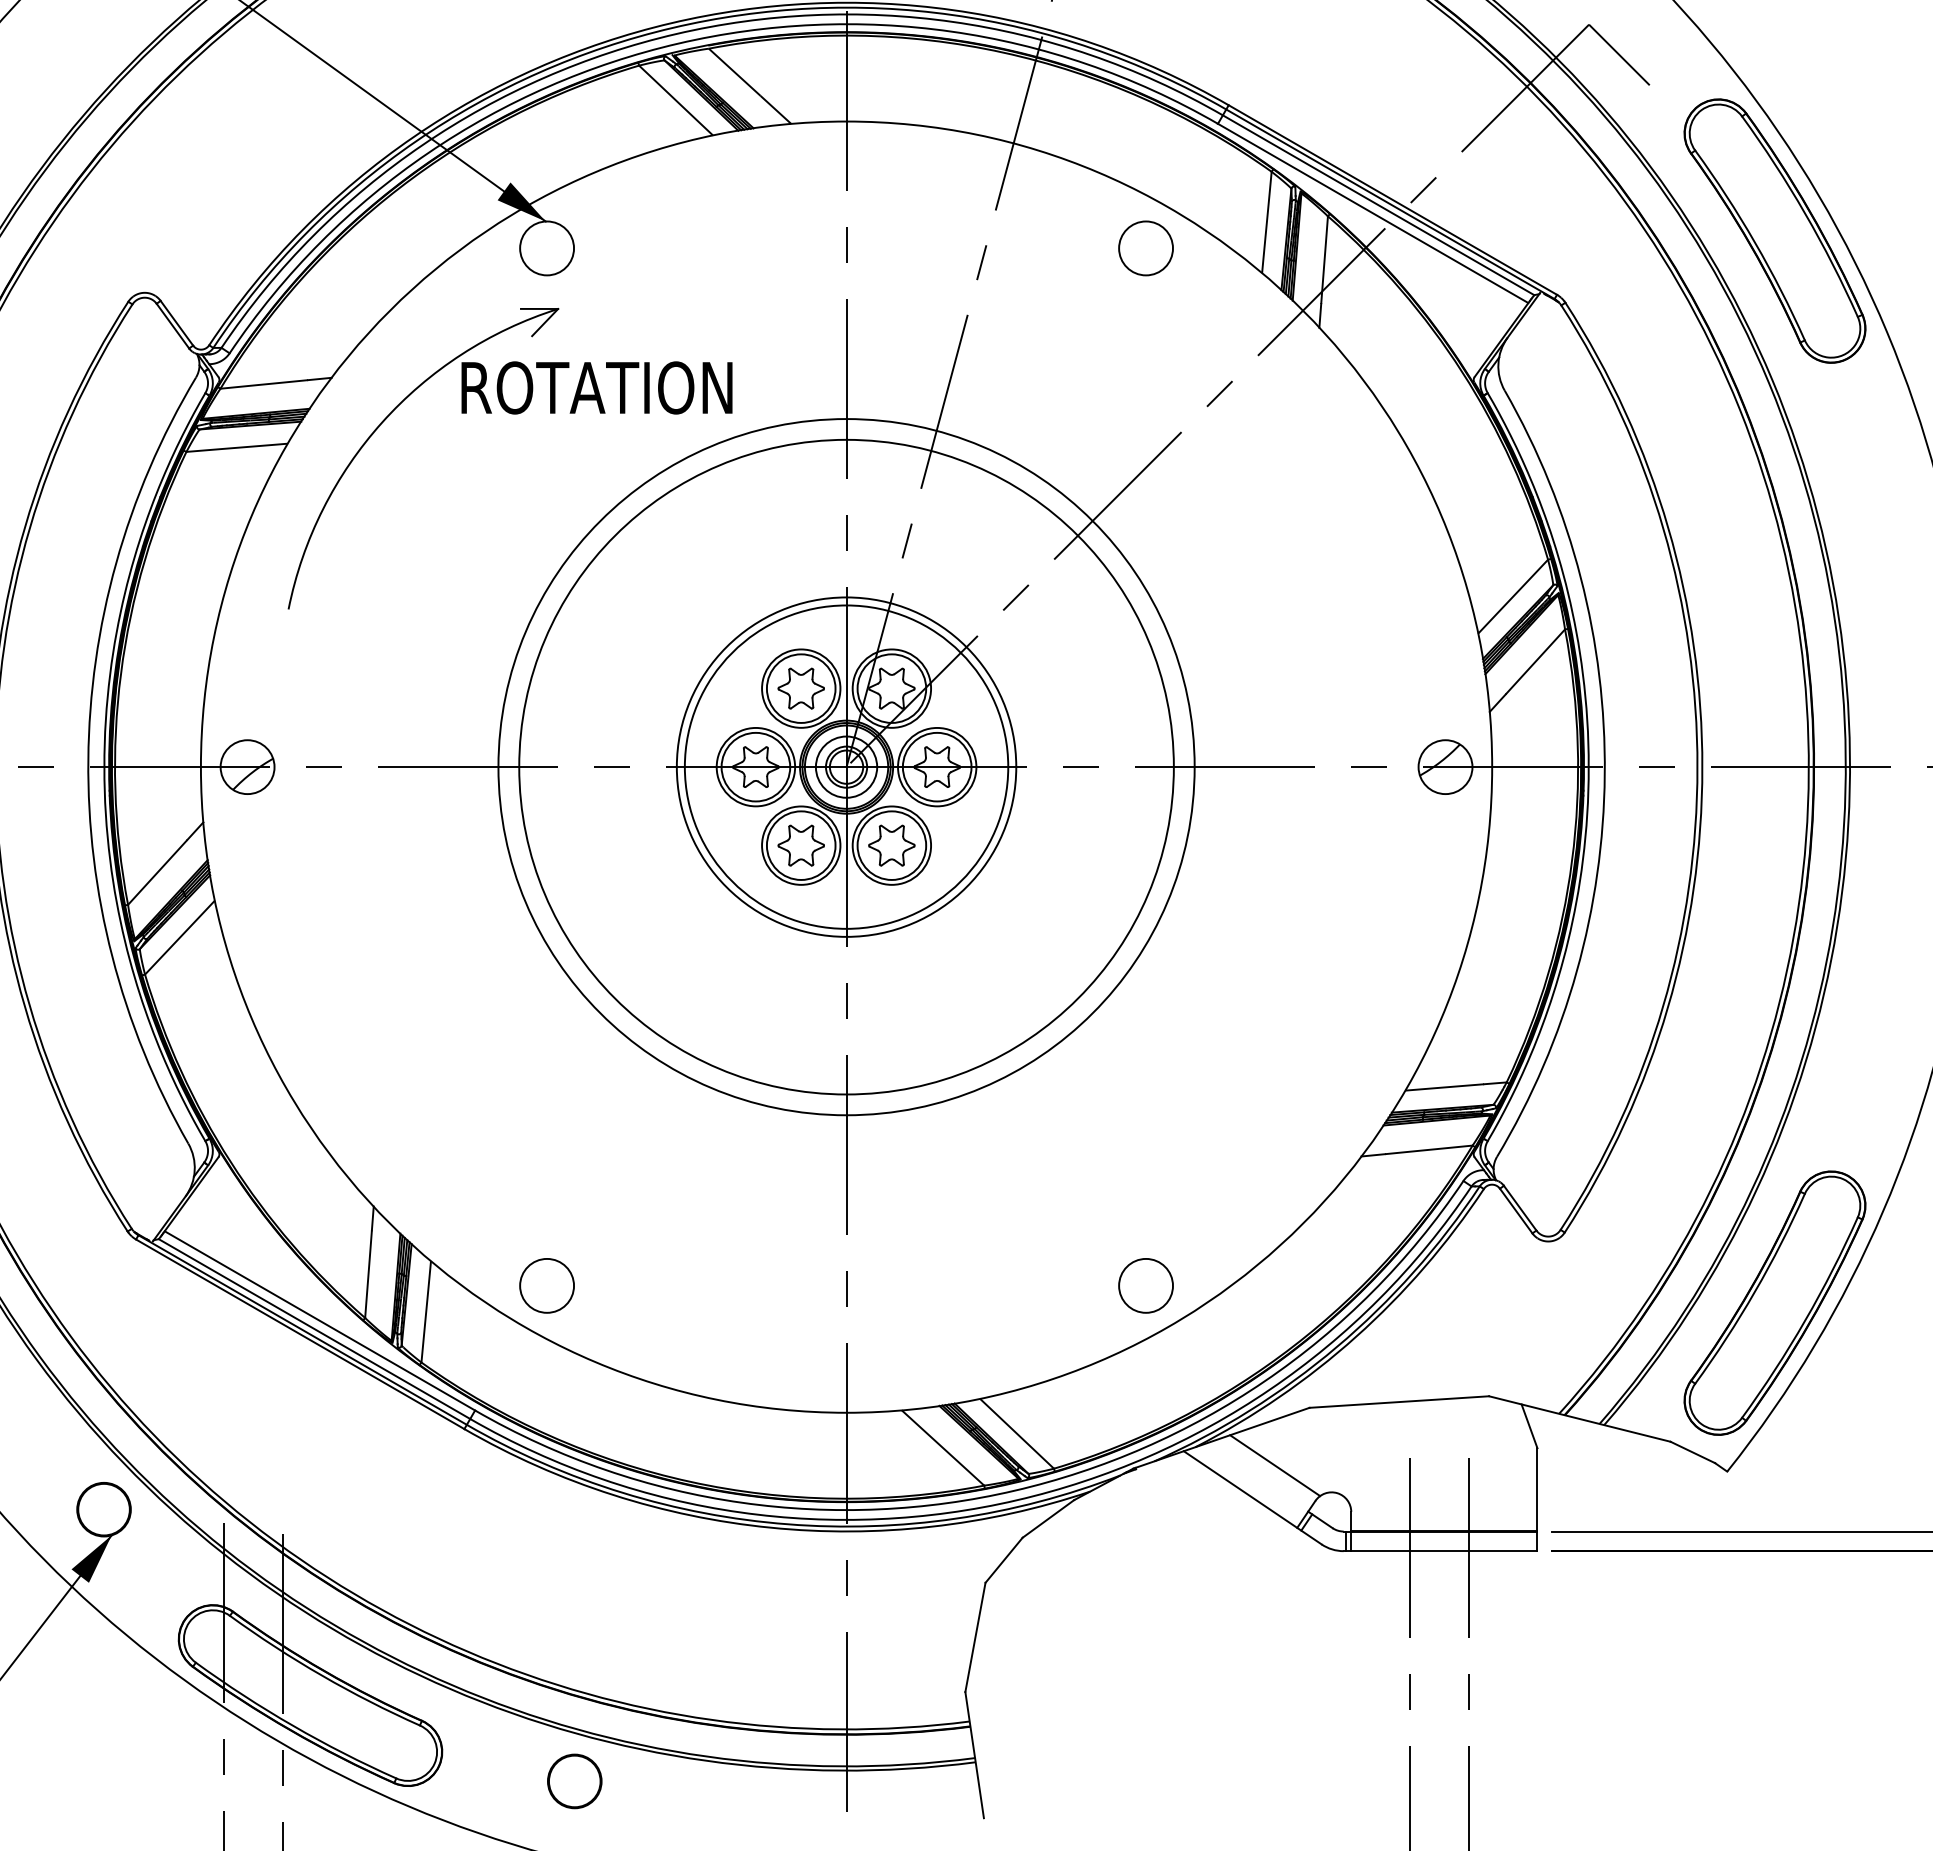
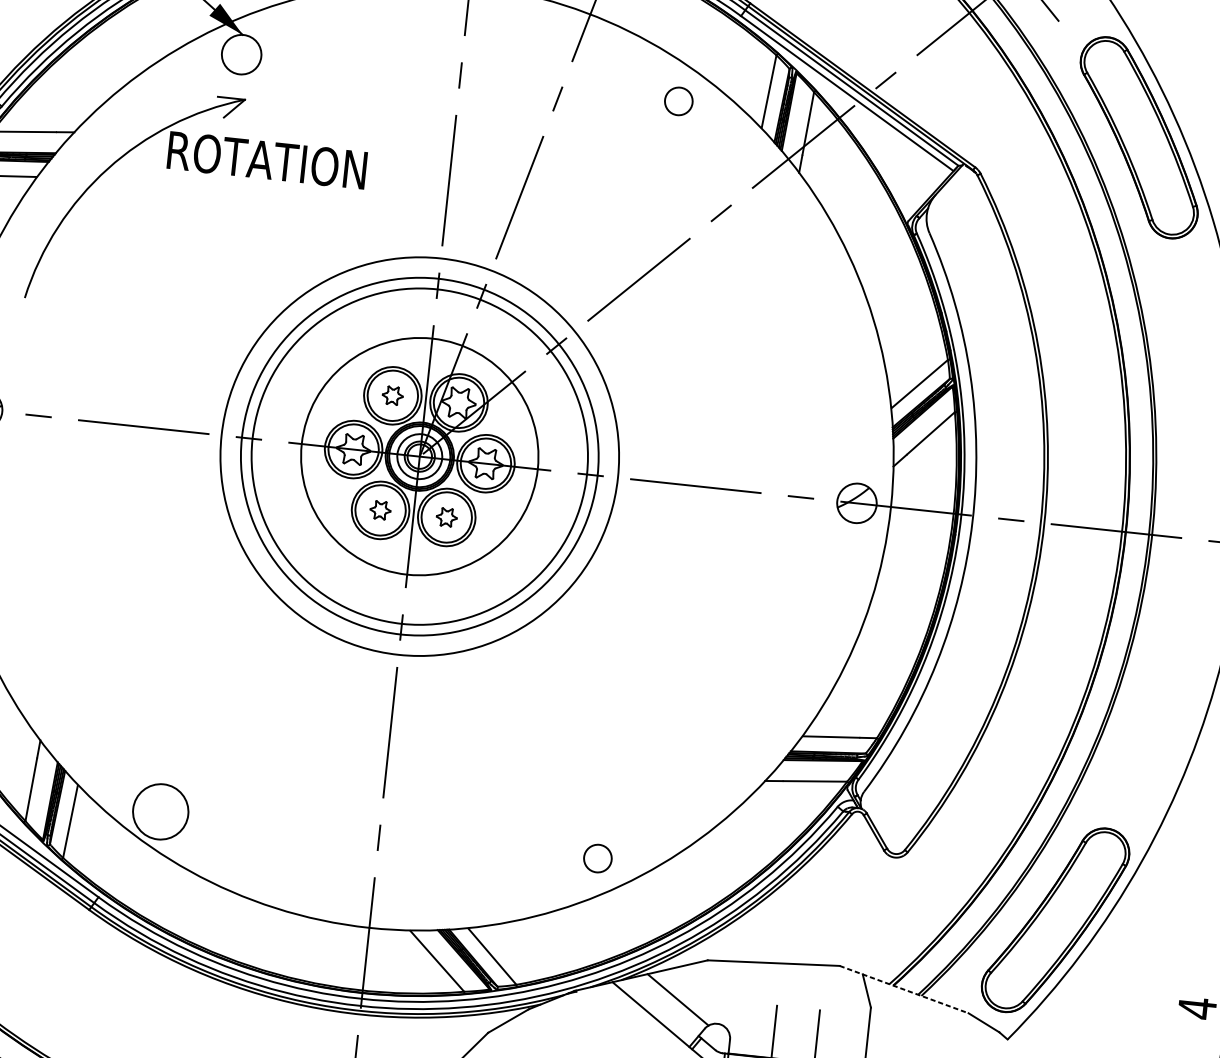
circle: (1146, 248) -> (679, 101), size x0.7
part: (800, 688) -> (392, 395), size x0.6
circle: (846, 766) -> (419, 456), size x0.7
circle: (846, 766) -> (419, 456), size x1.6
circle: (846, 767) -> (419, 456), size x0.7
part: (800, 845) -> (380, 510), size x0.6
part: (891, 845) -> (446, 517), size x0.6
circle: (547, 1285) -> (161, 811), size x1.4
circle: (1146, 1285) -> (598, 858), size x0.7
line: (1579, 1419) -> (903, 989), solid -> dashed

